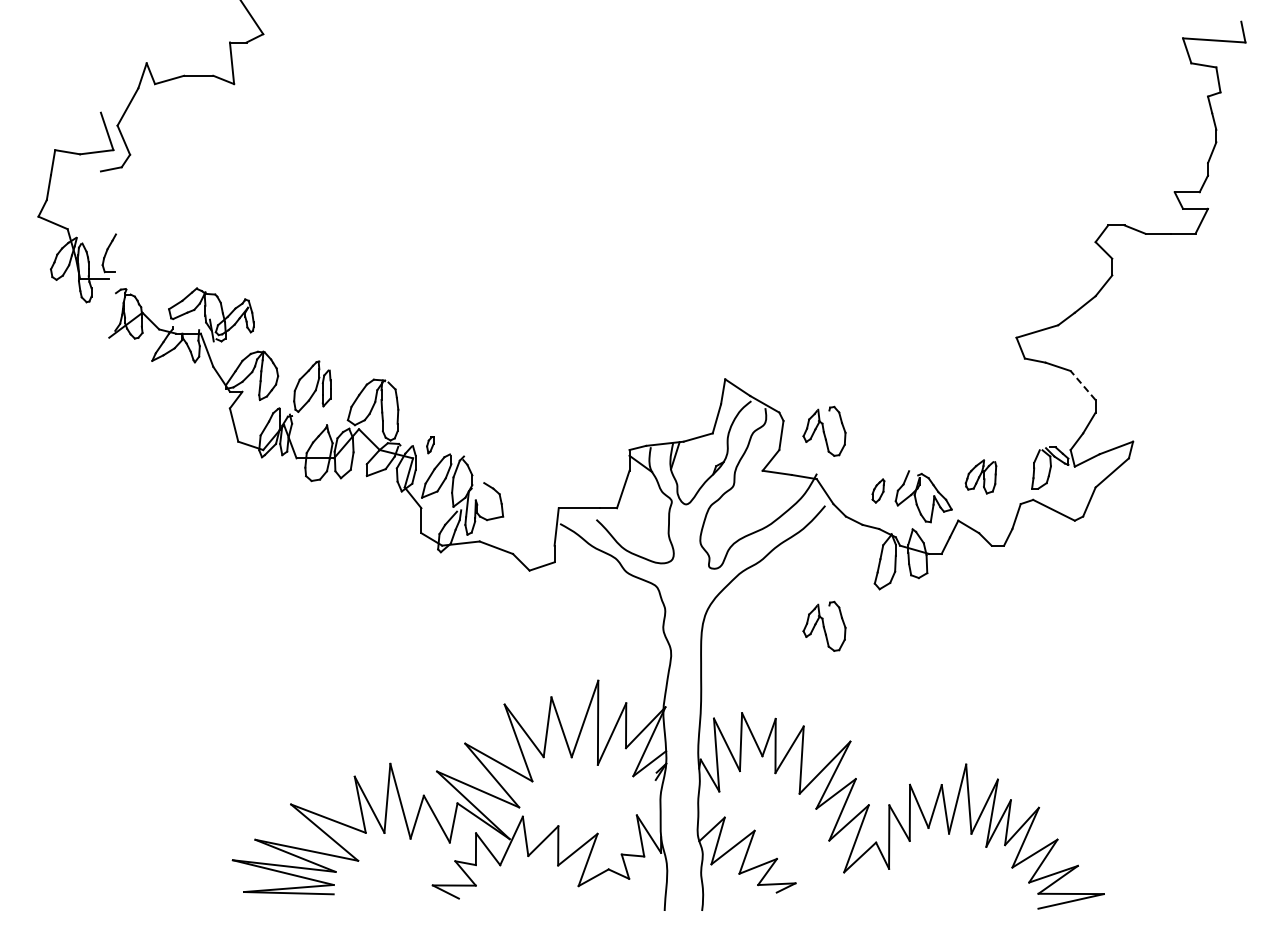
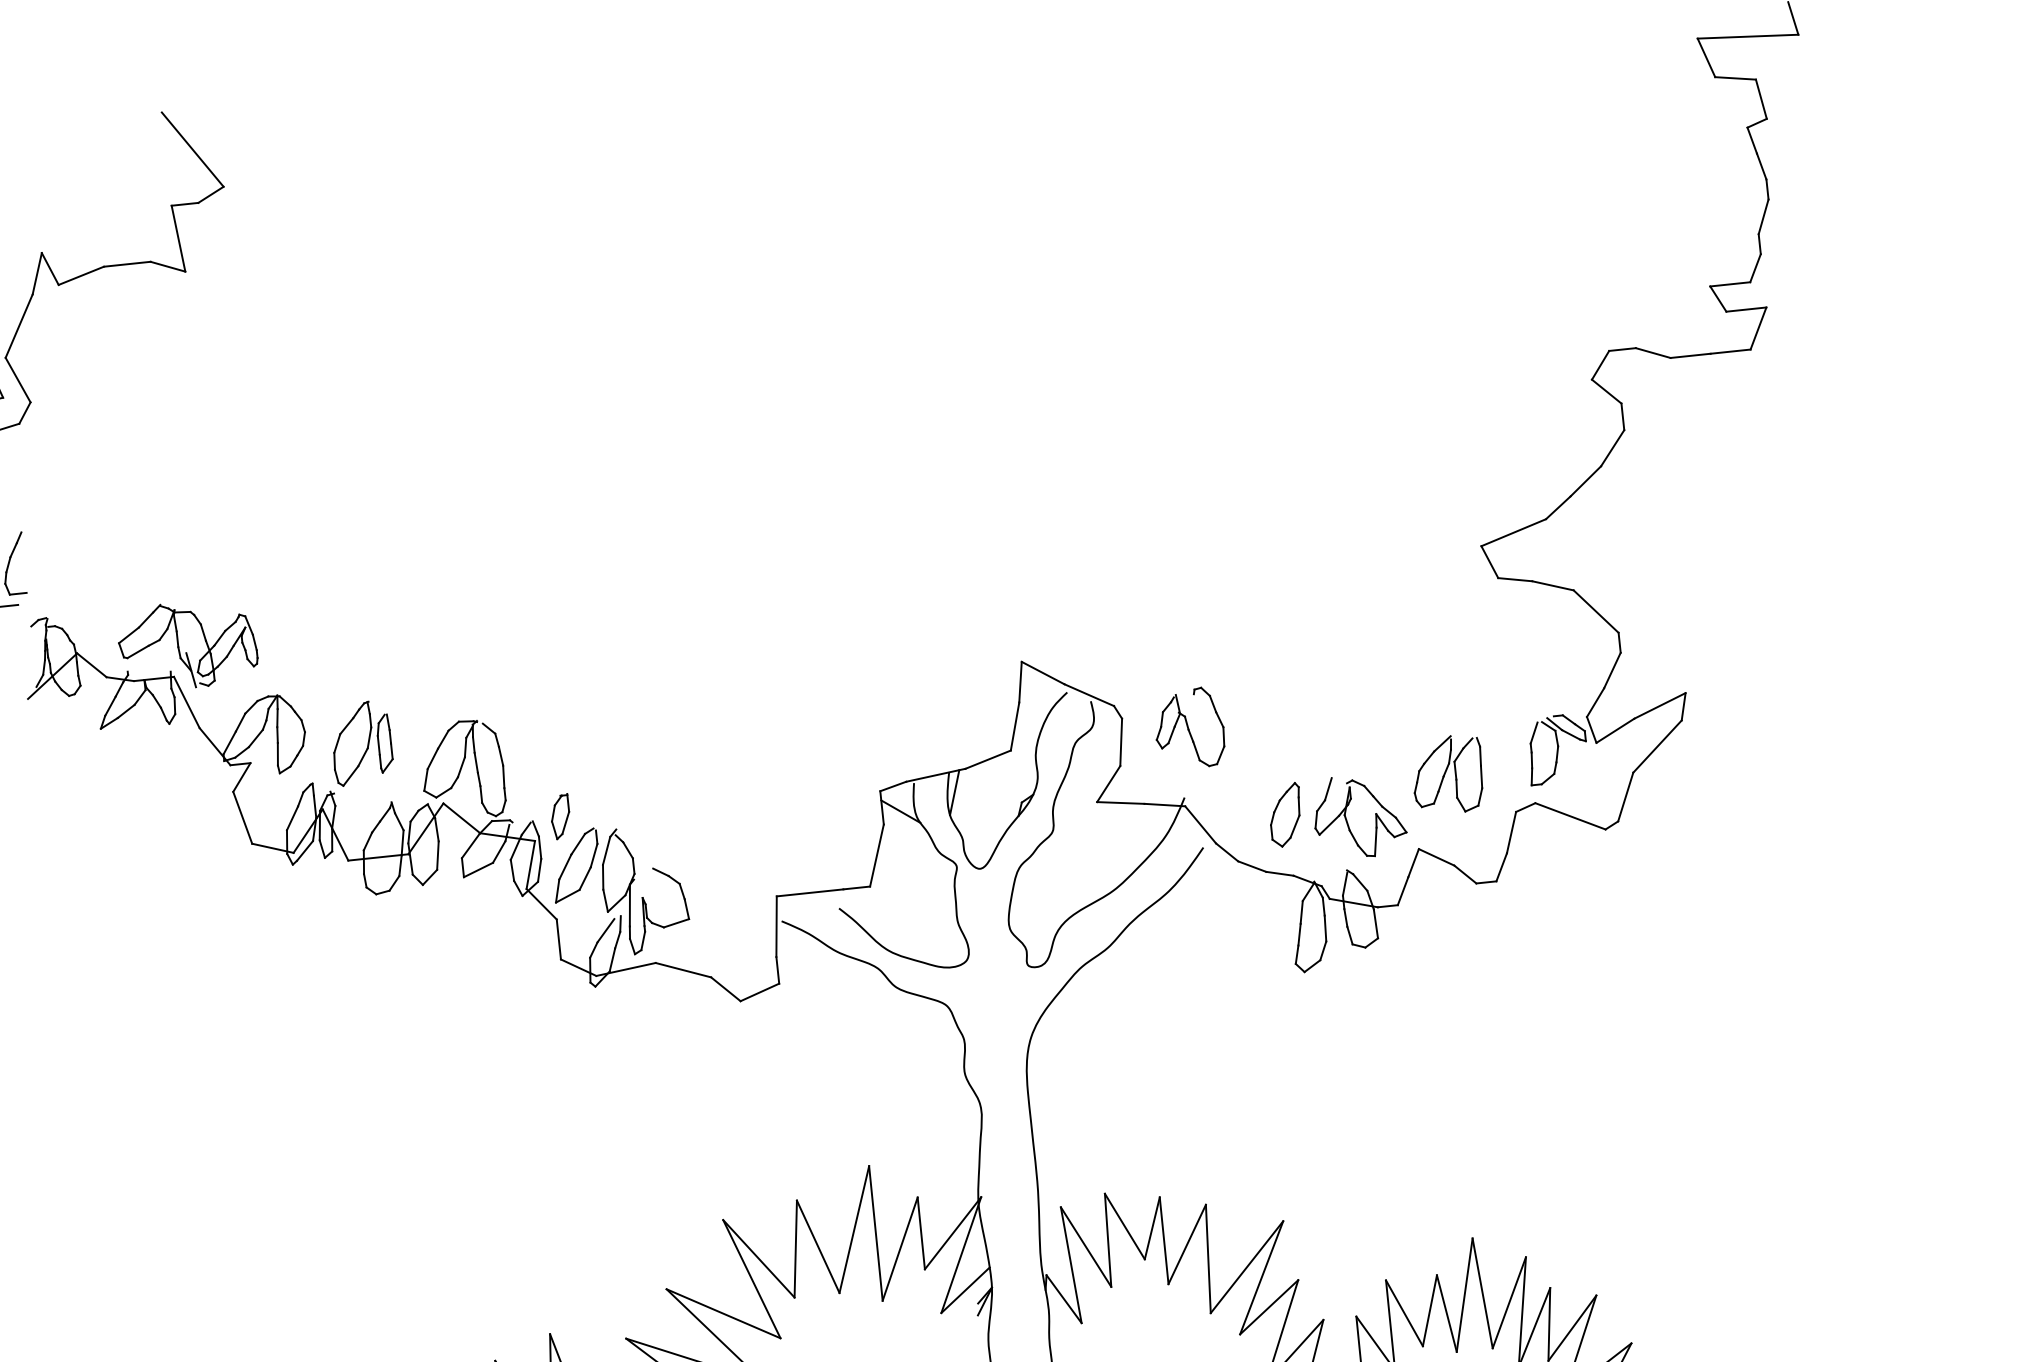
line: (1082, 385) -> (1595, 611), dashed -> solid
part: (430, 444) -> (560, 815), size x1.67
part: (980, 476) -> (1447, 774), size x1.43
part: (878, 490) -> (1285, 814), size x1.67
part: (824, 625) -> (1222, 1039), removed

